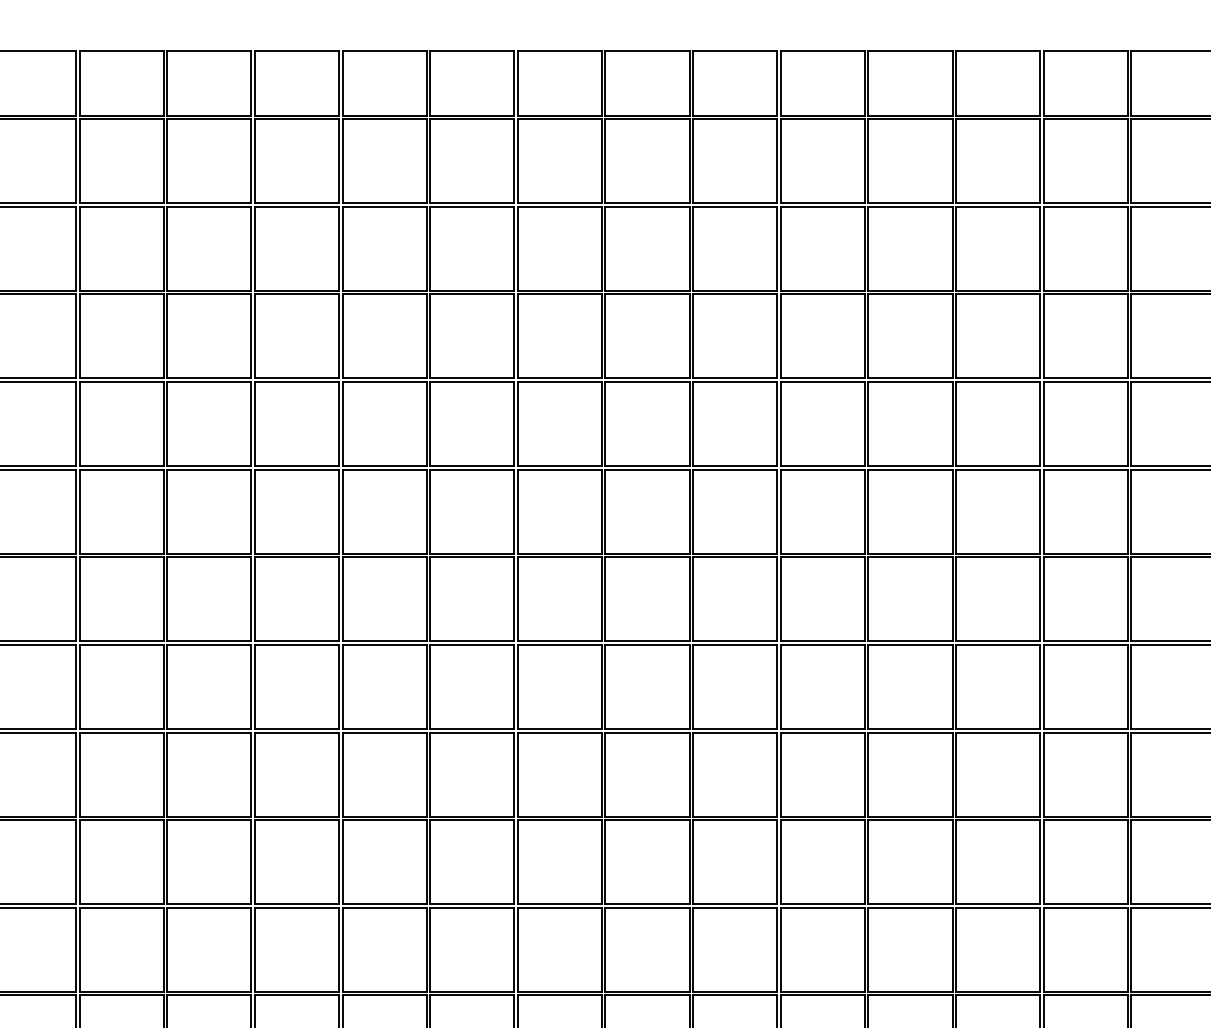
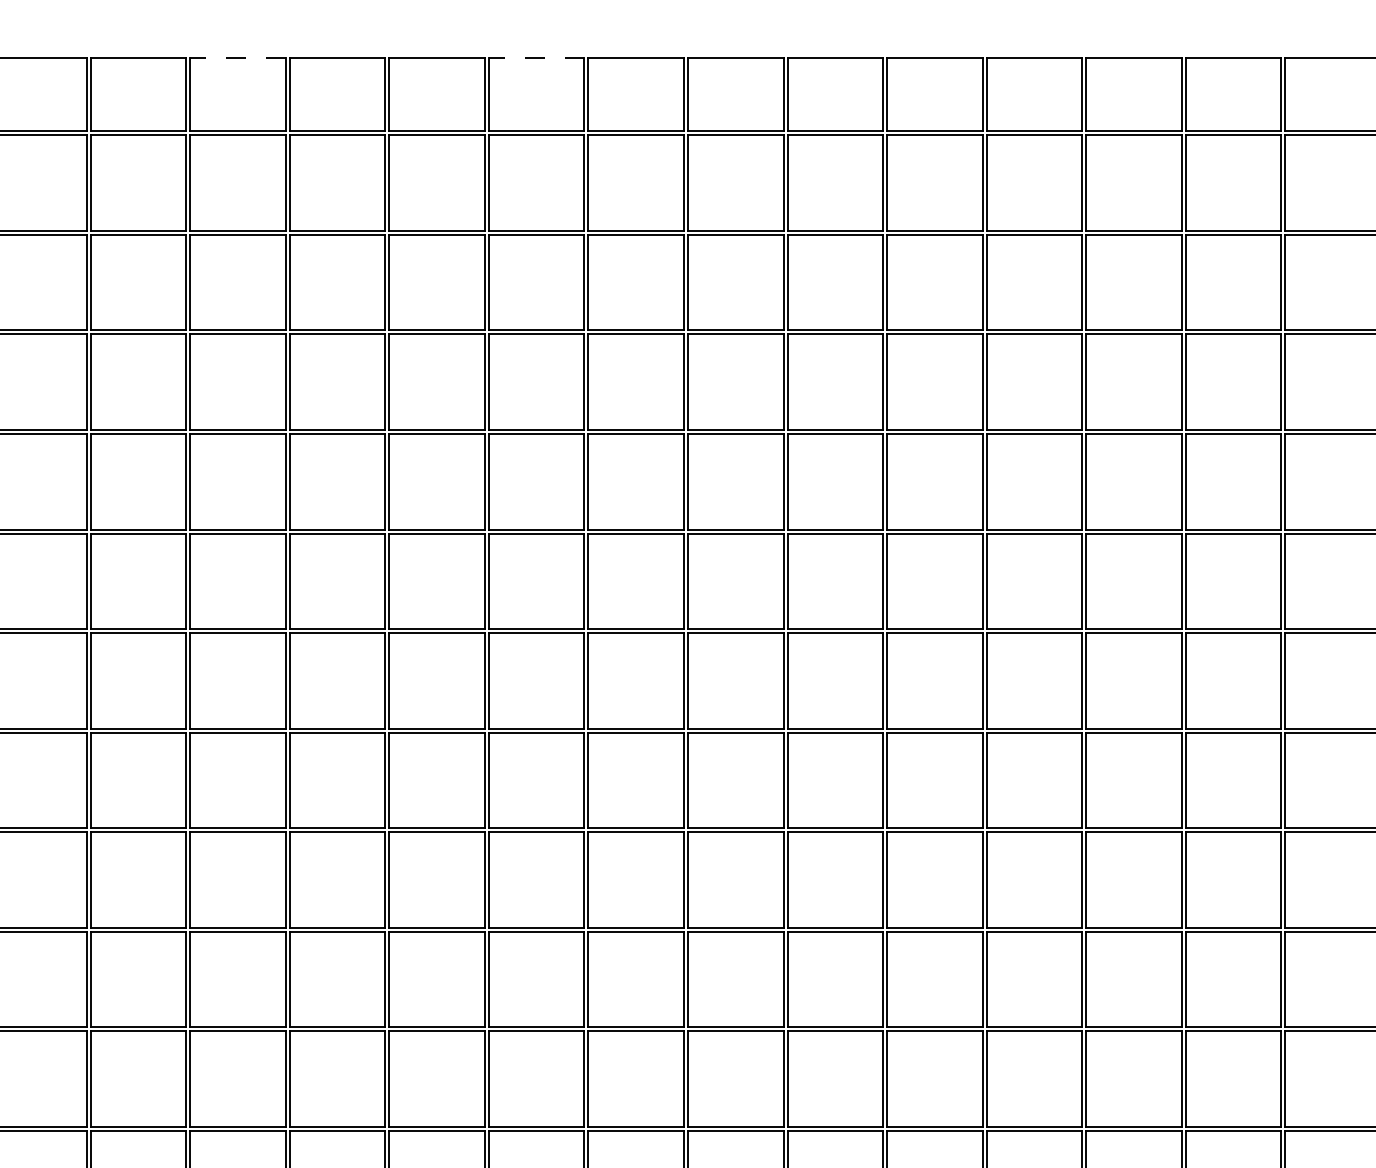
line: (208, 50) -> (236, 57), solid -> dashed
line: (471, 50) -> (535, 57), solid -> dashed

